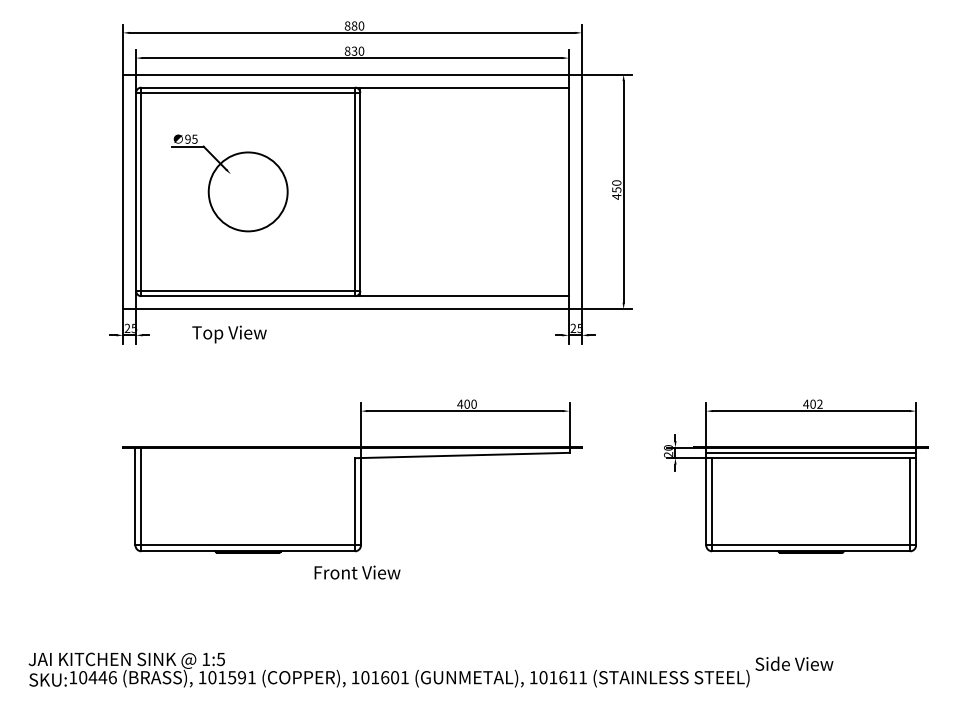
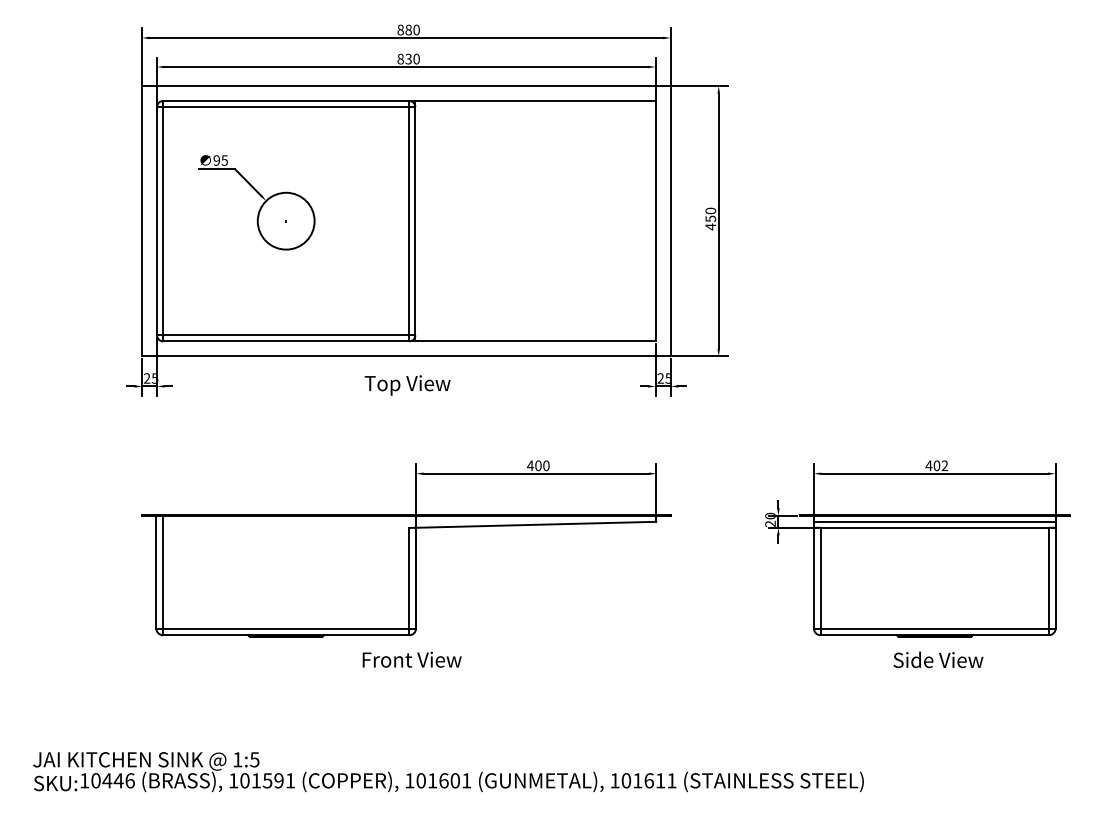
circle: (247, 191) -> (285, 220), size x0.62
text: (229, 334) -> (407, 385), moved
text: (794, 663) -> (938, 659), moved

